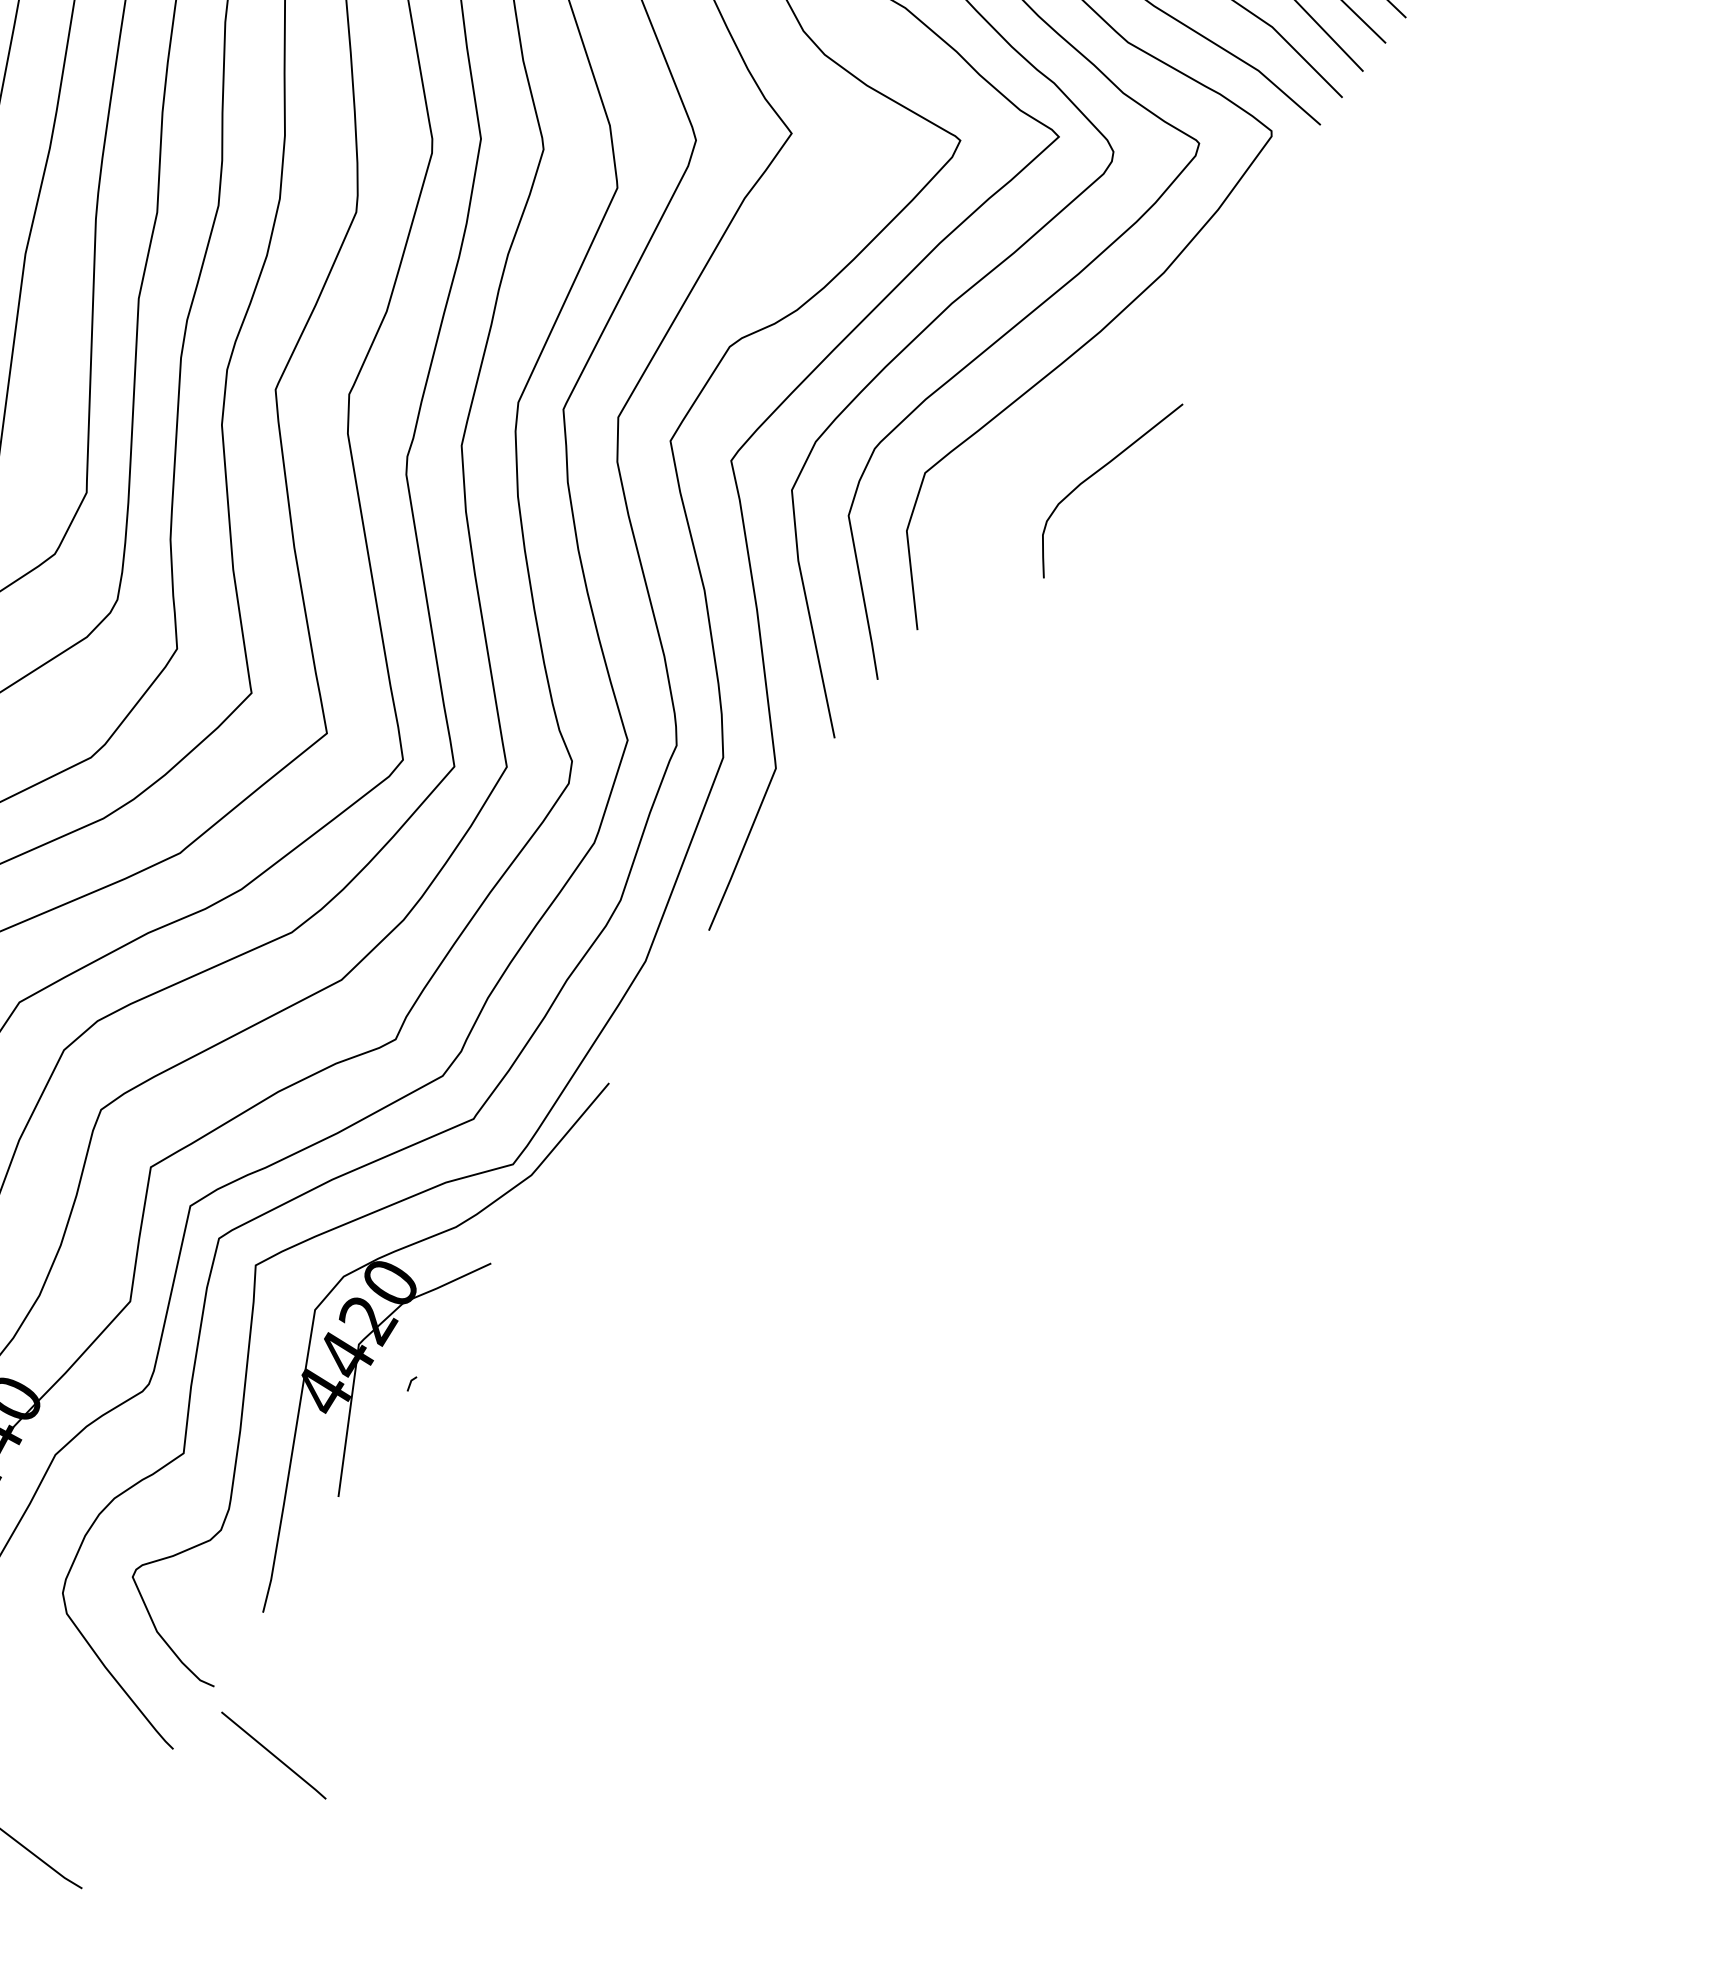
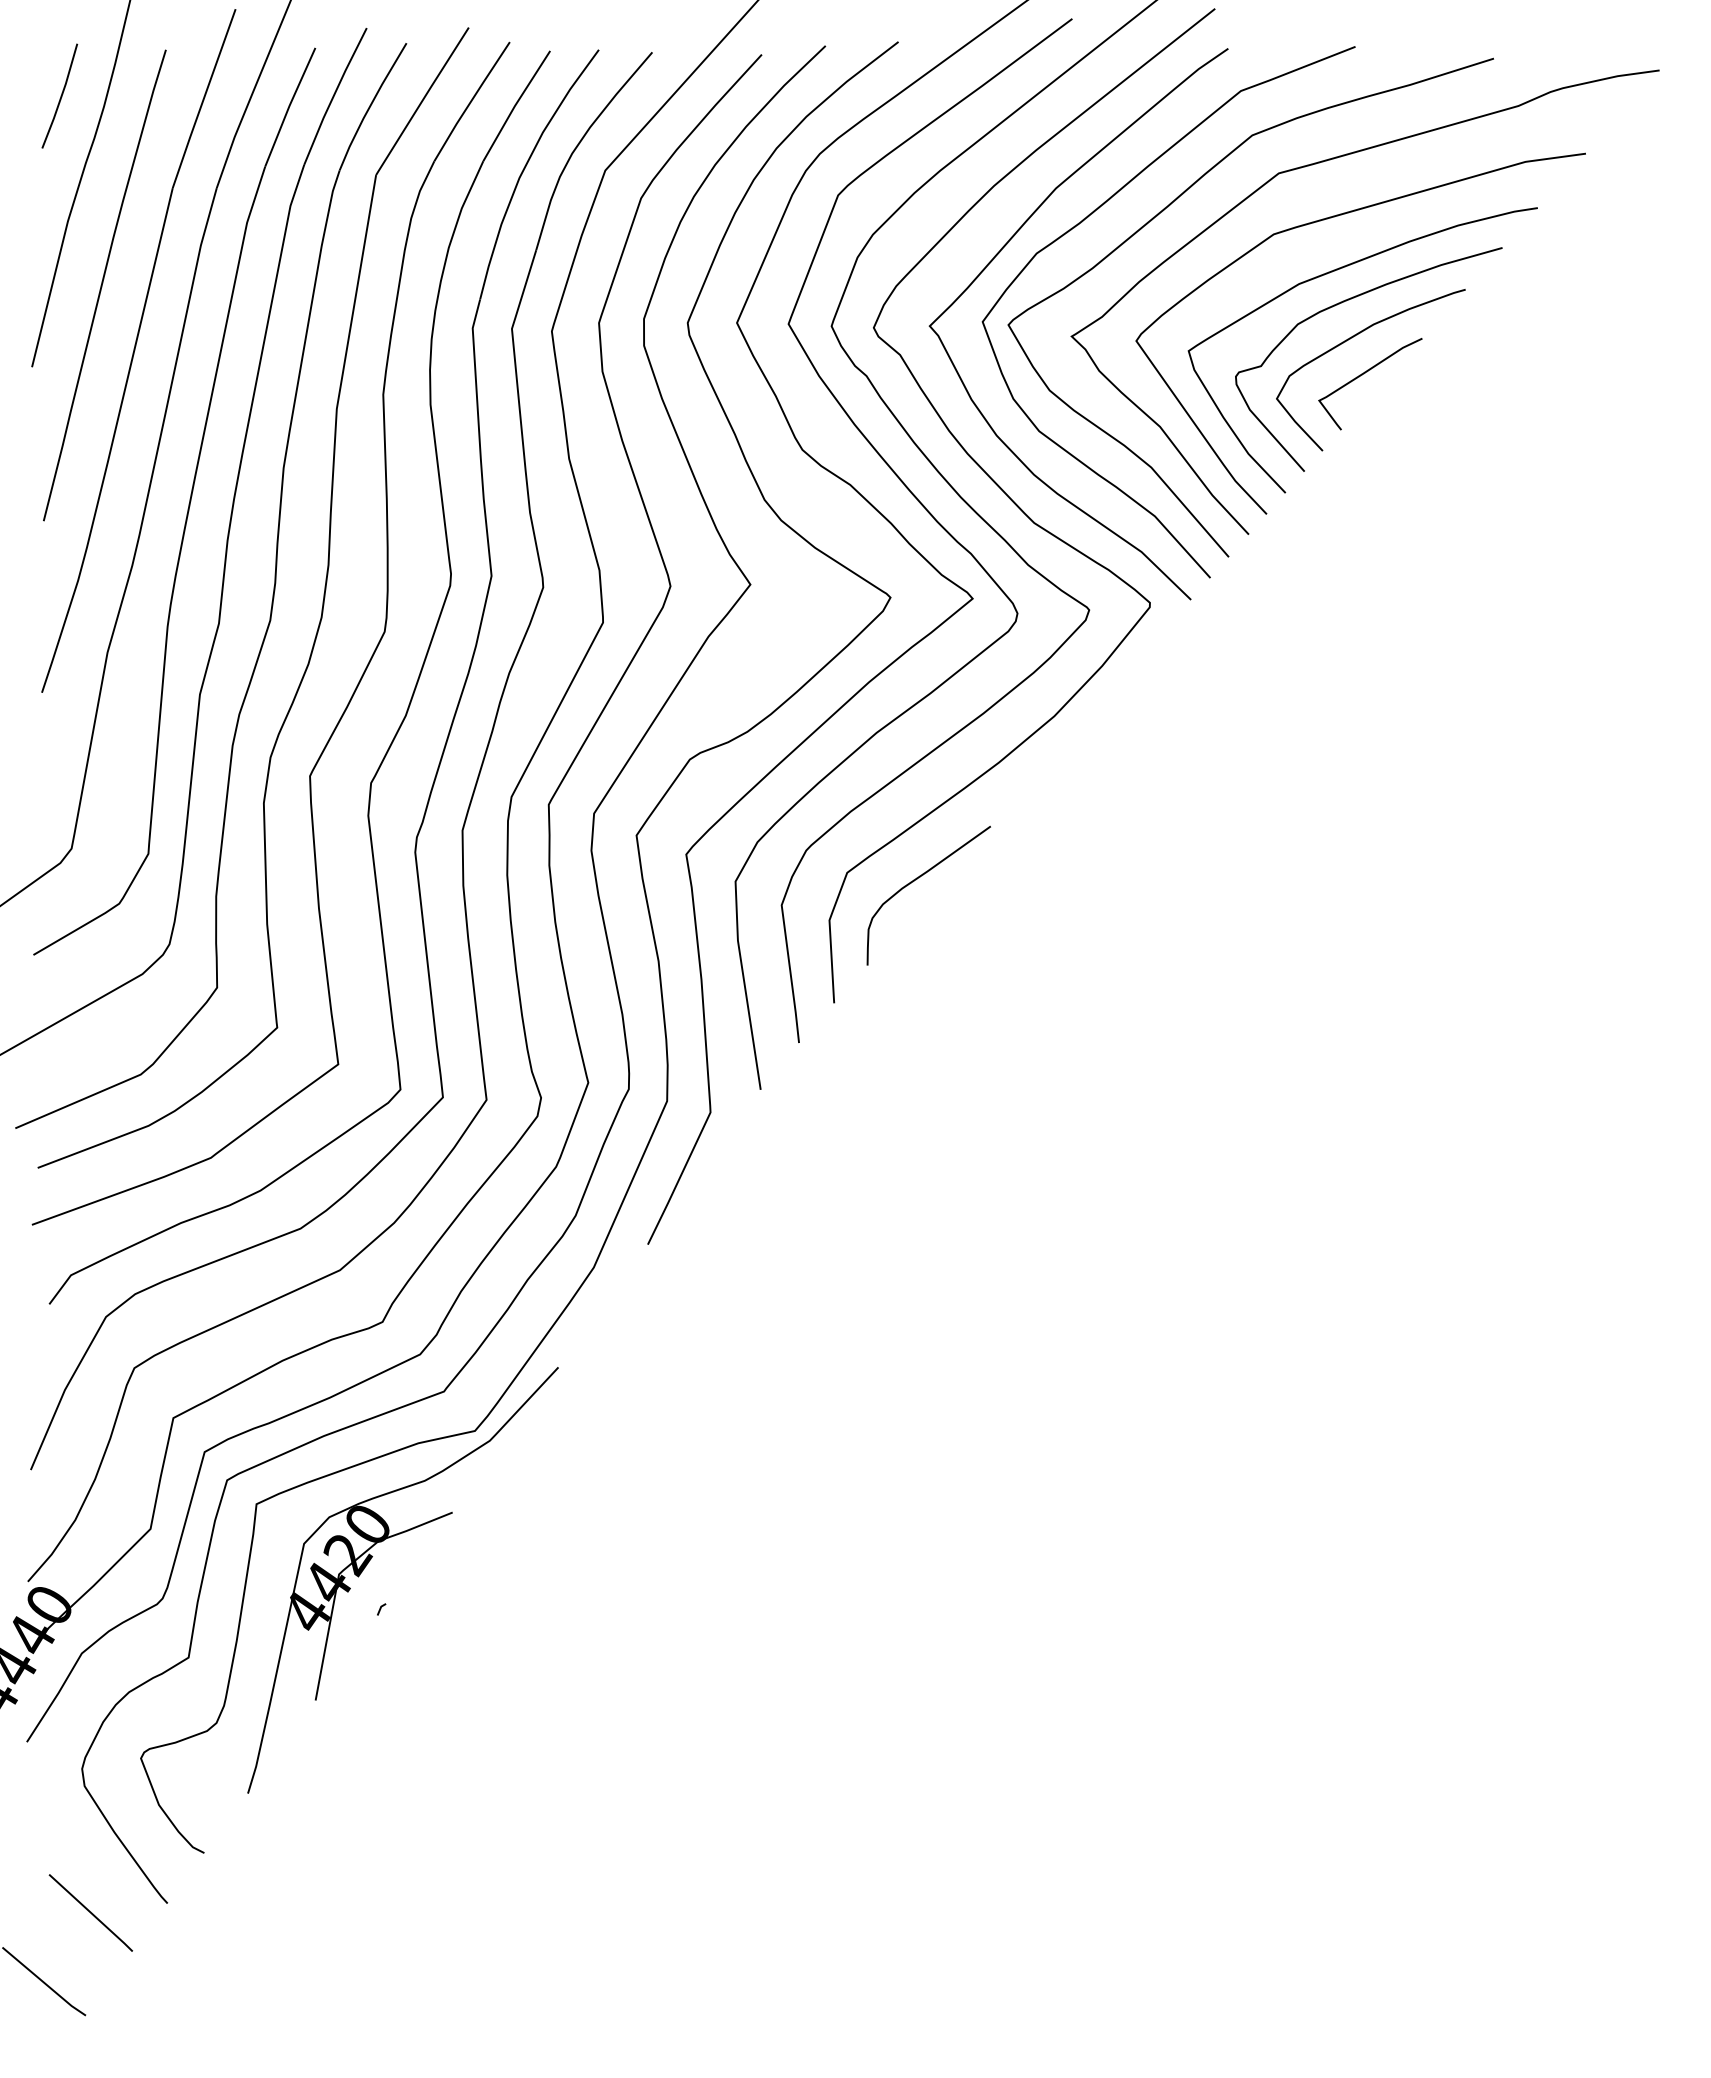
curve: (1098, 472) -> (917, 879), moved
line: (273, 1755) -> (90, 1912), moved

